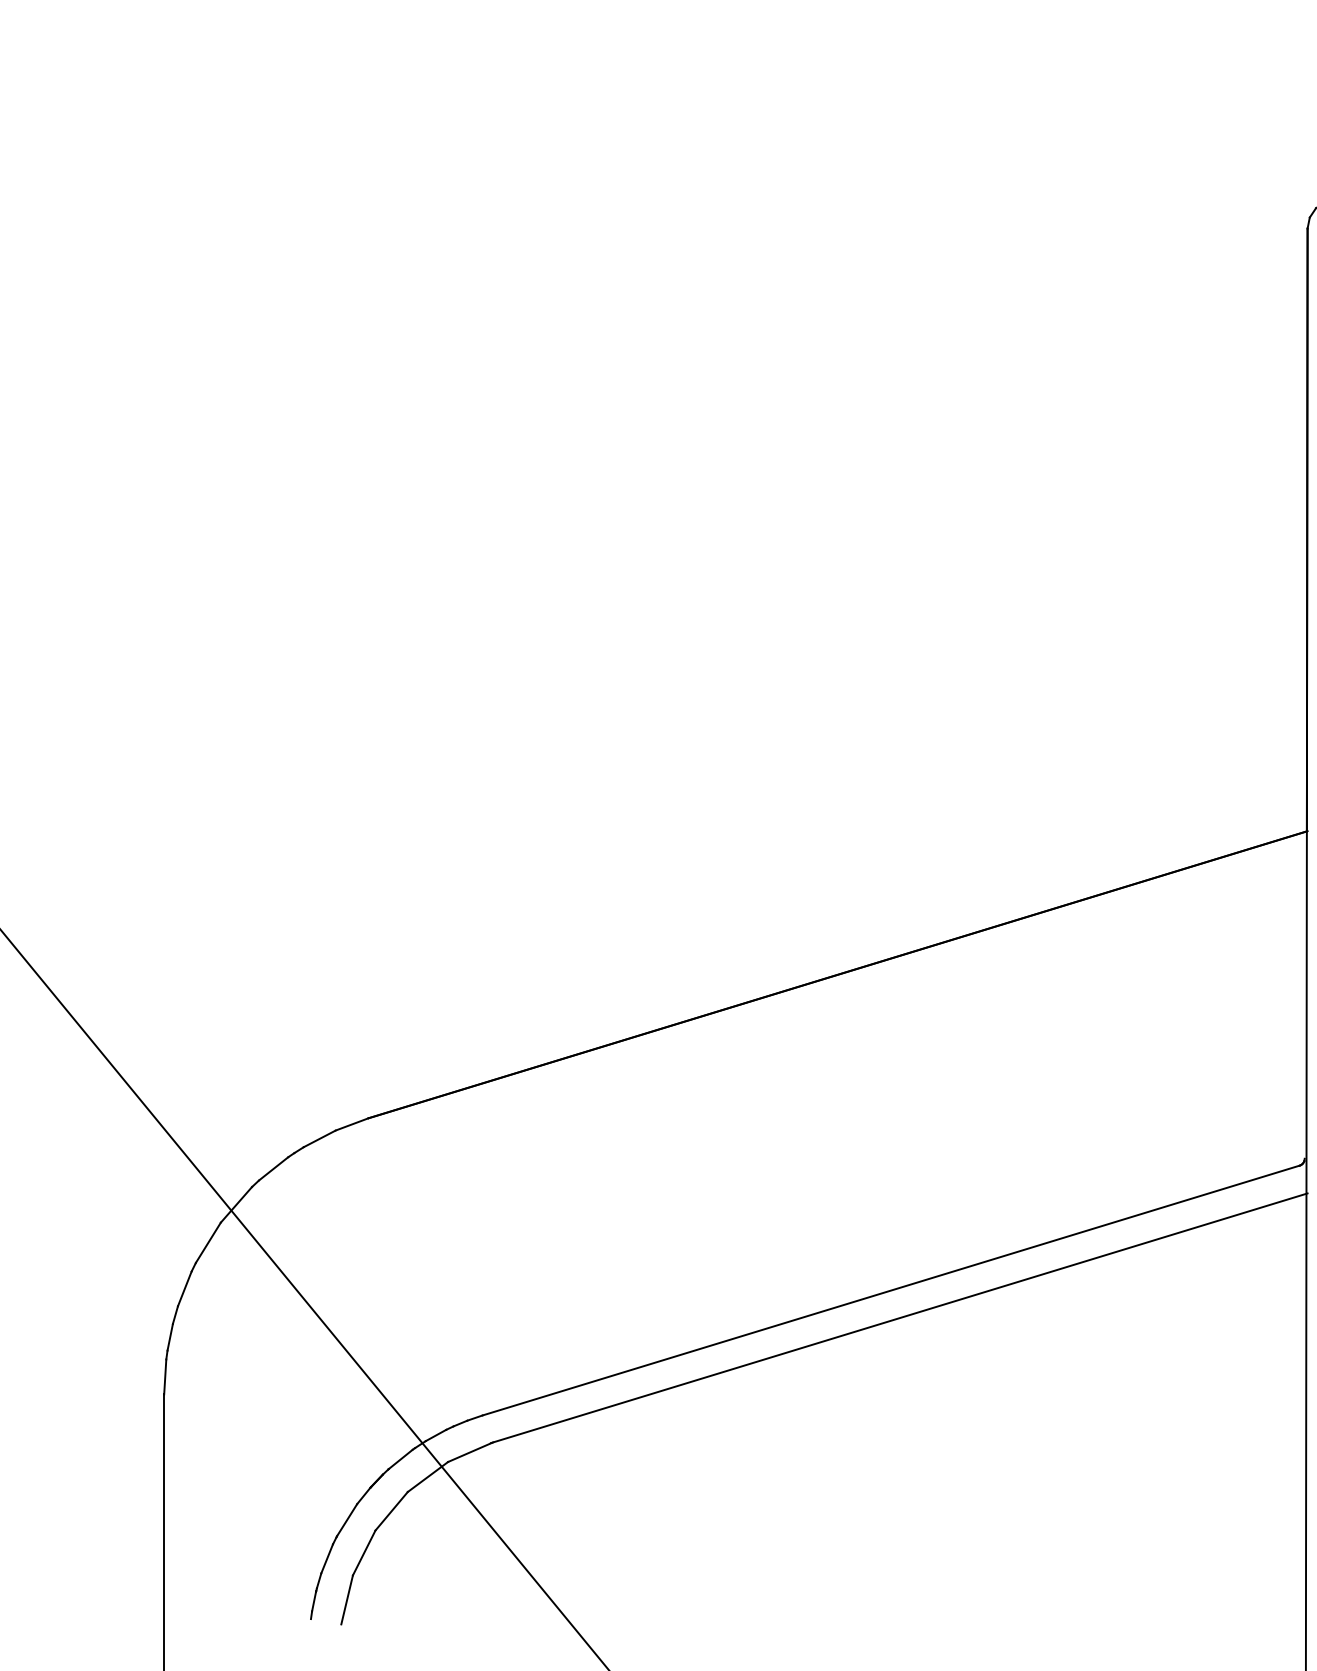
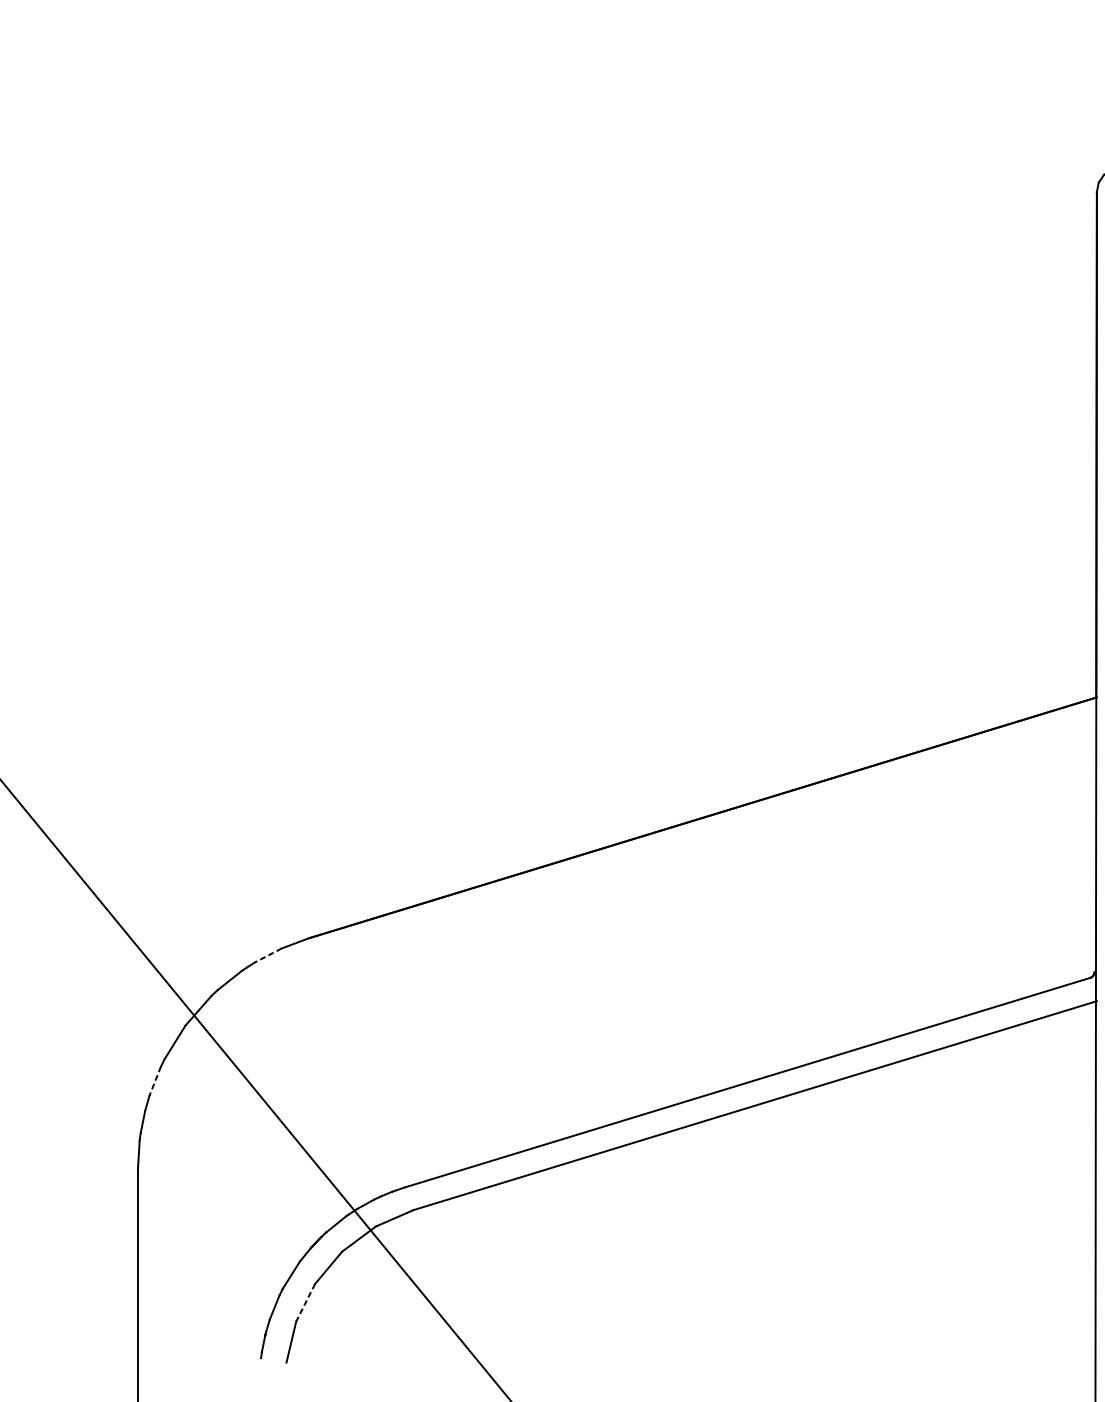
line: (319, 1139) -> (268, 955), solid -> dashed
line: (184, 1288) -> (154, 1080), solid -> dashed
line: (363, 1553) -> (305, 1303), solid -> dashed

